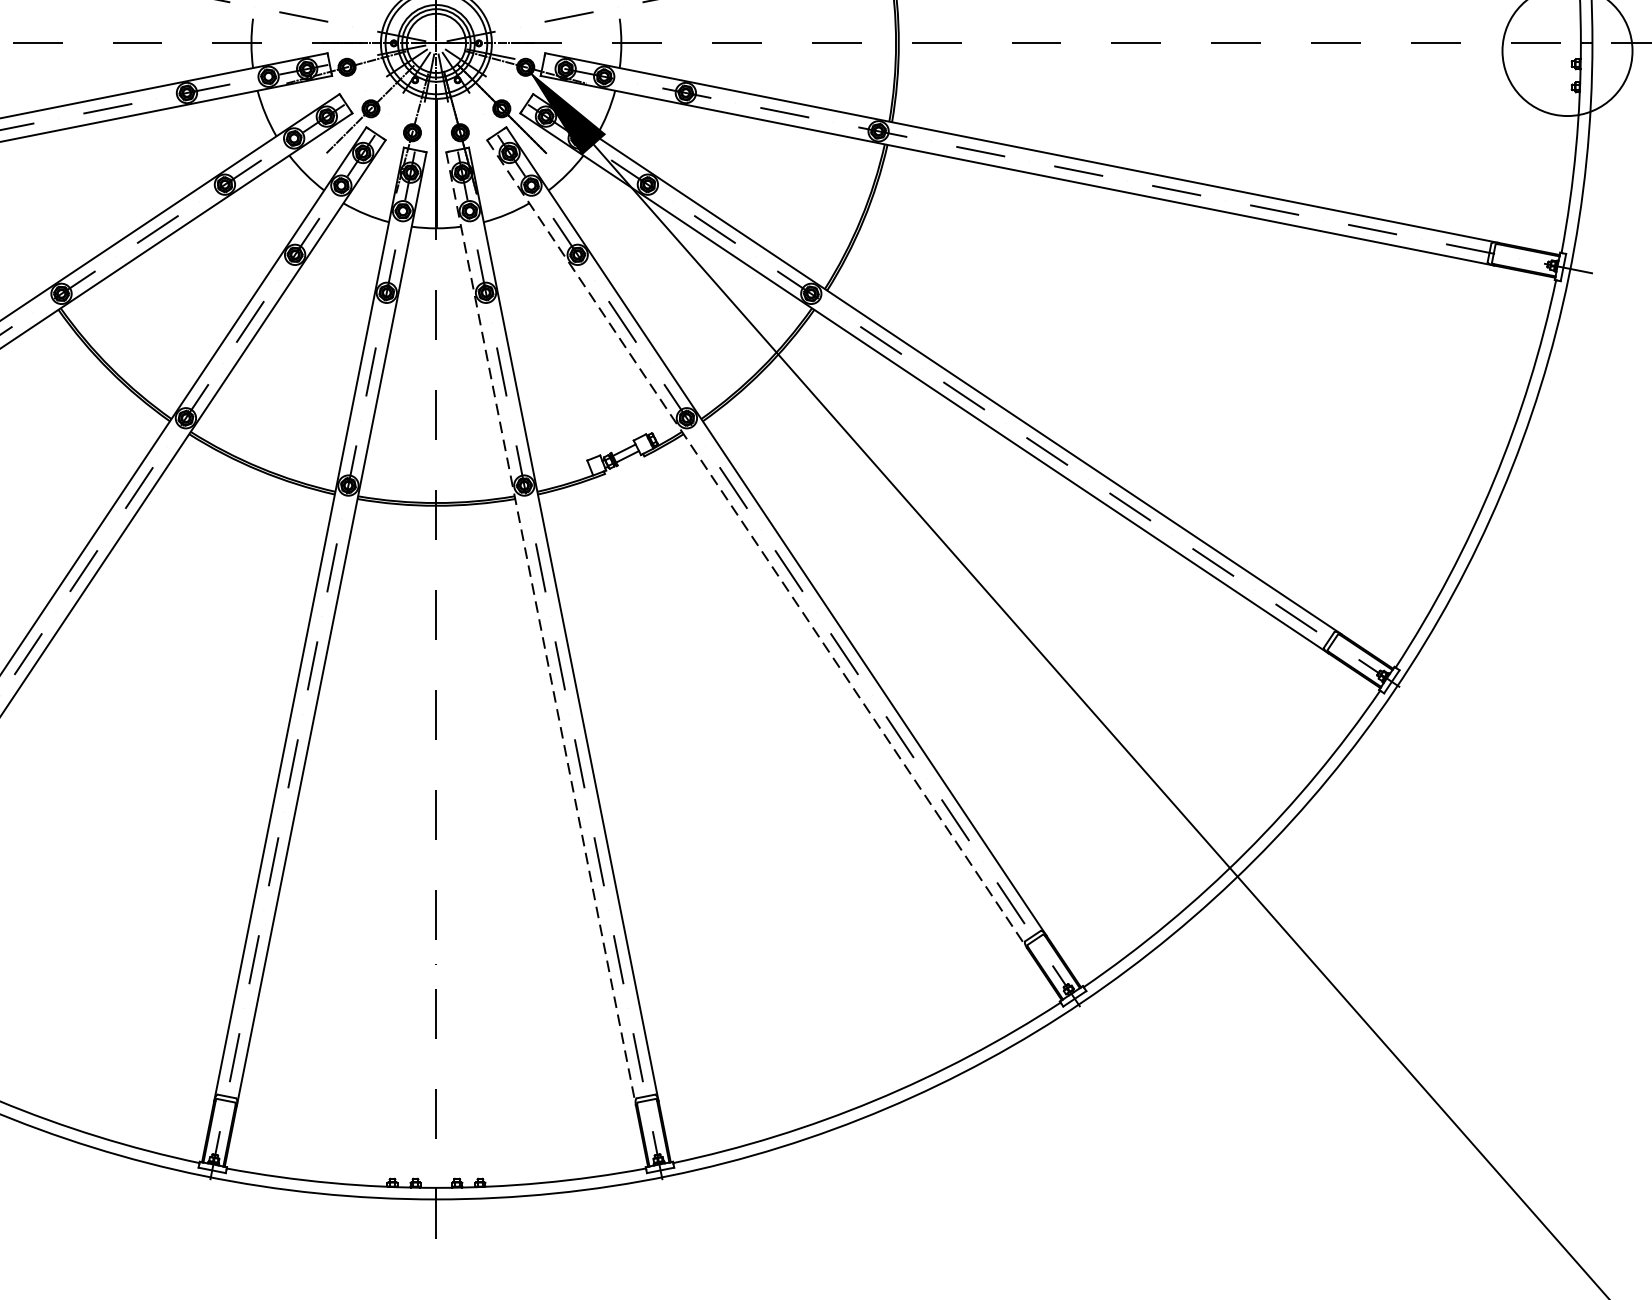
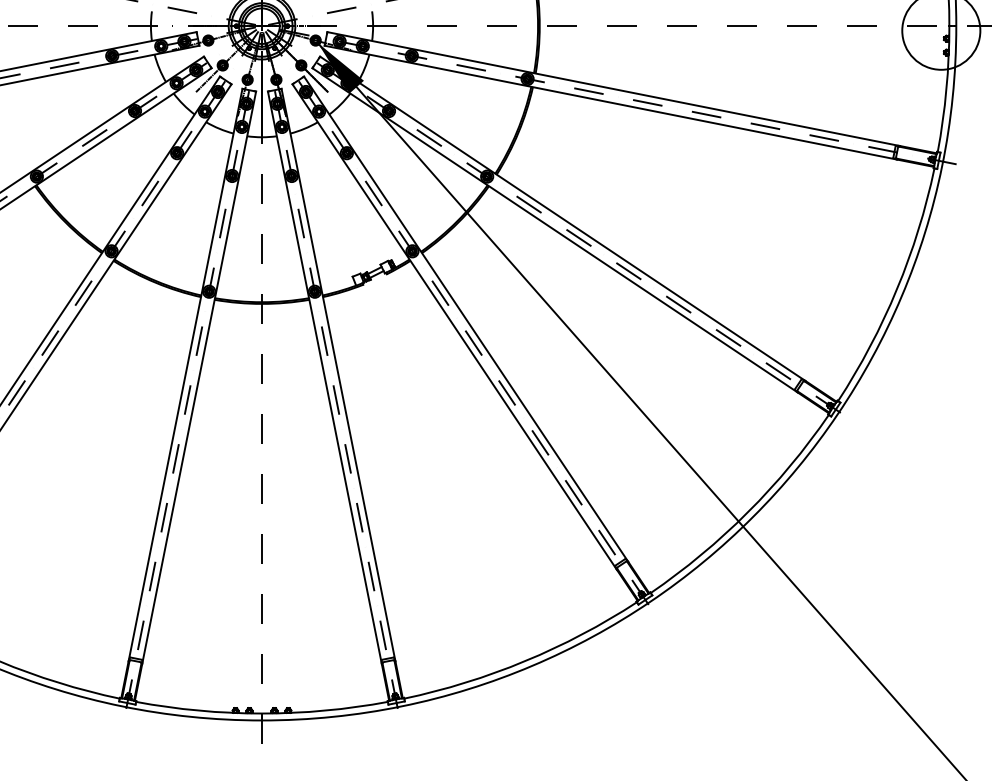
line: (756, 545) -> (454, 327), dashed -> solid
line: (540, 628) -> (324, 377), dashed -> solid

